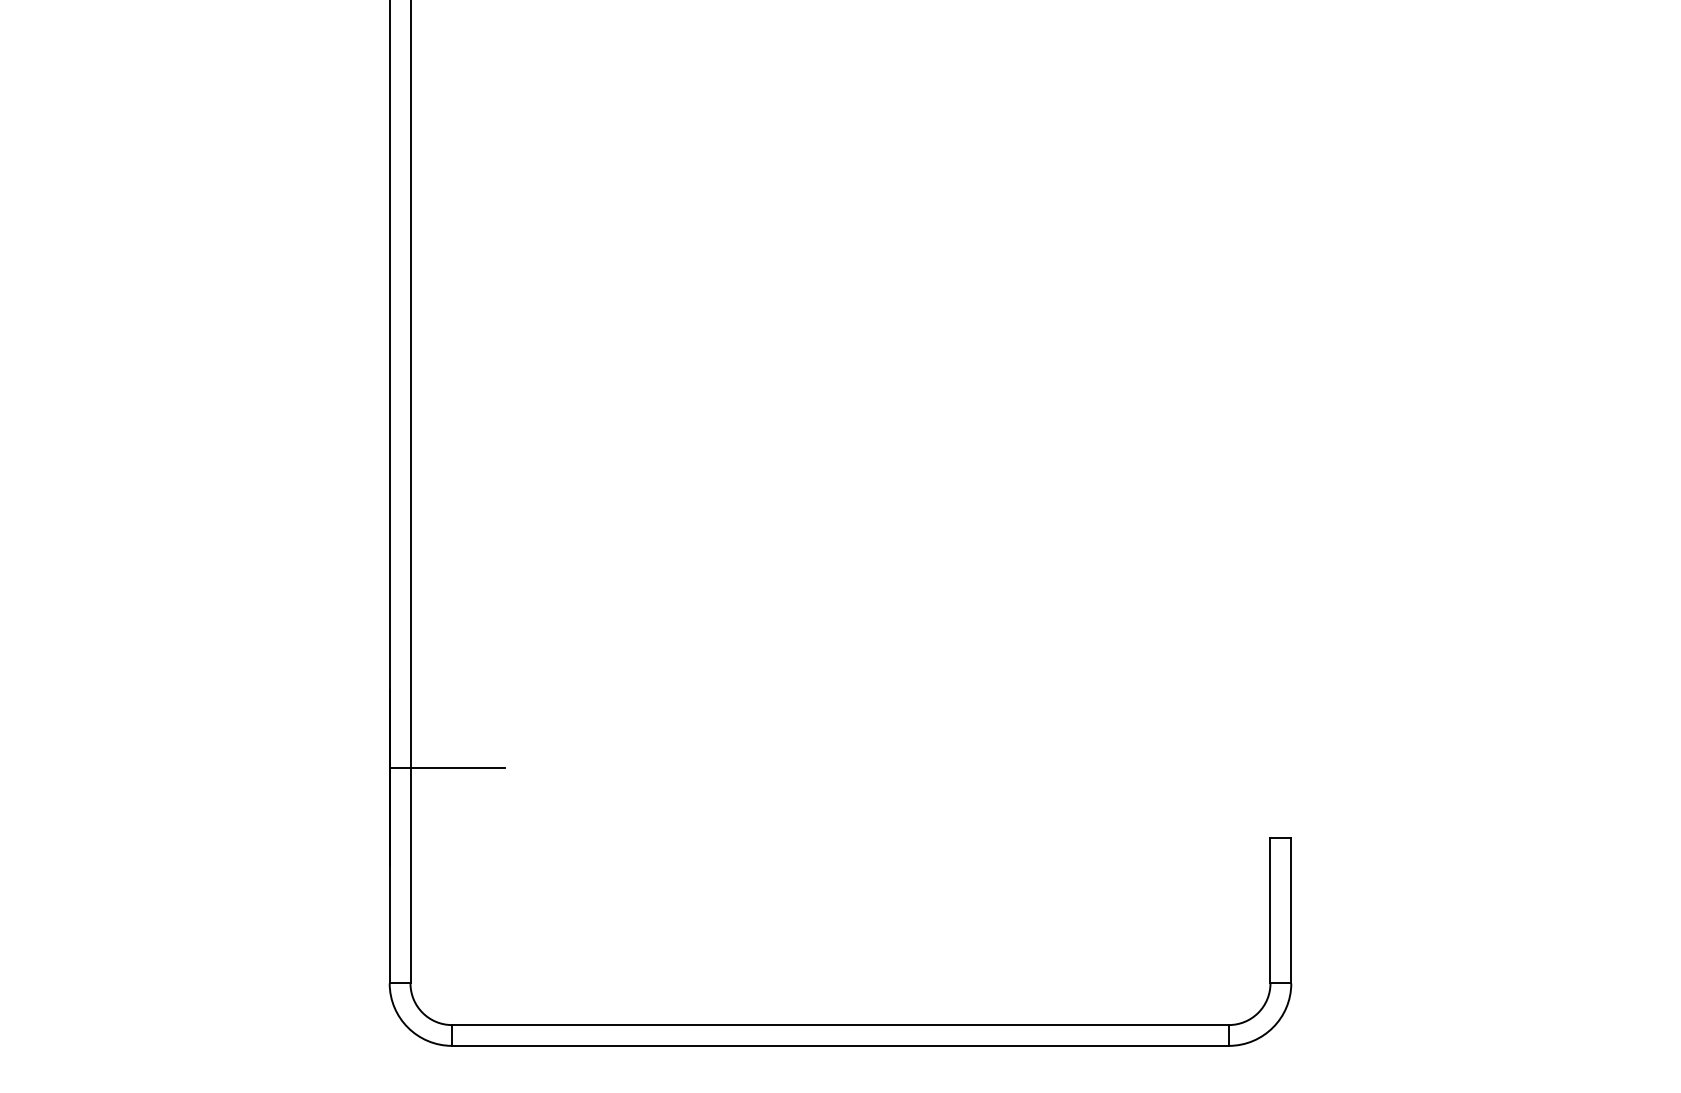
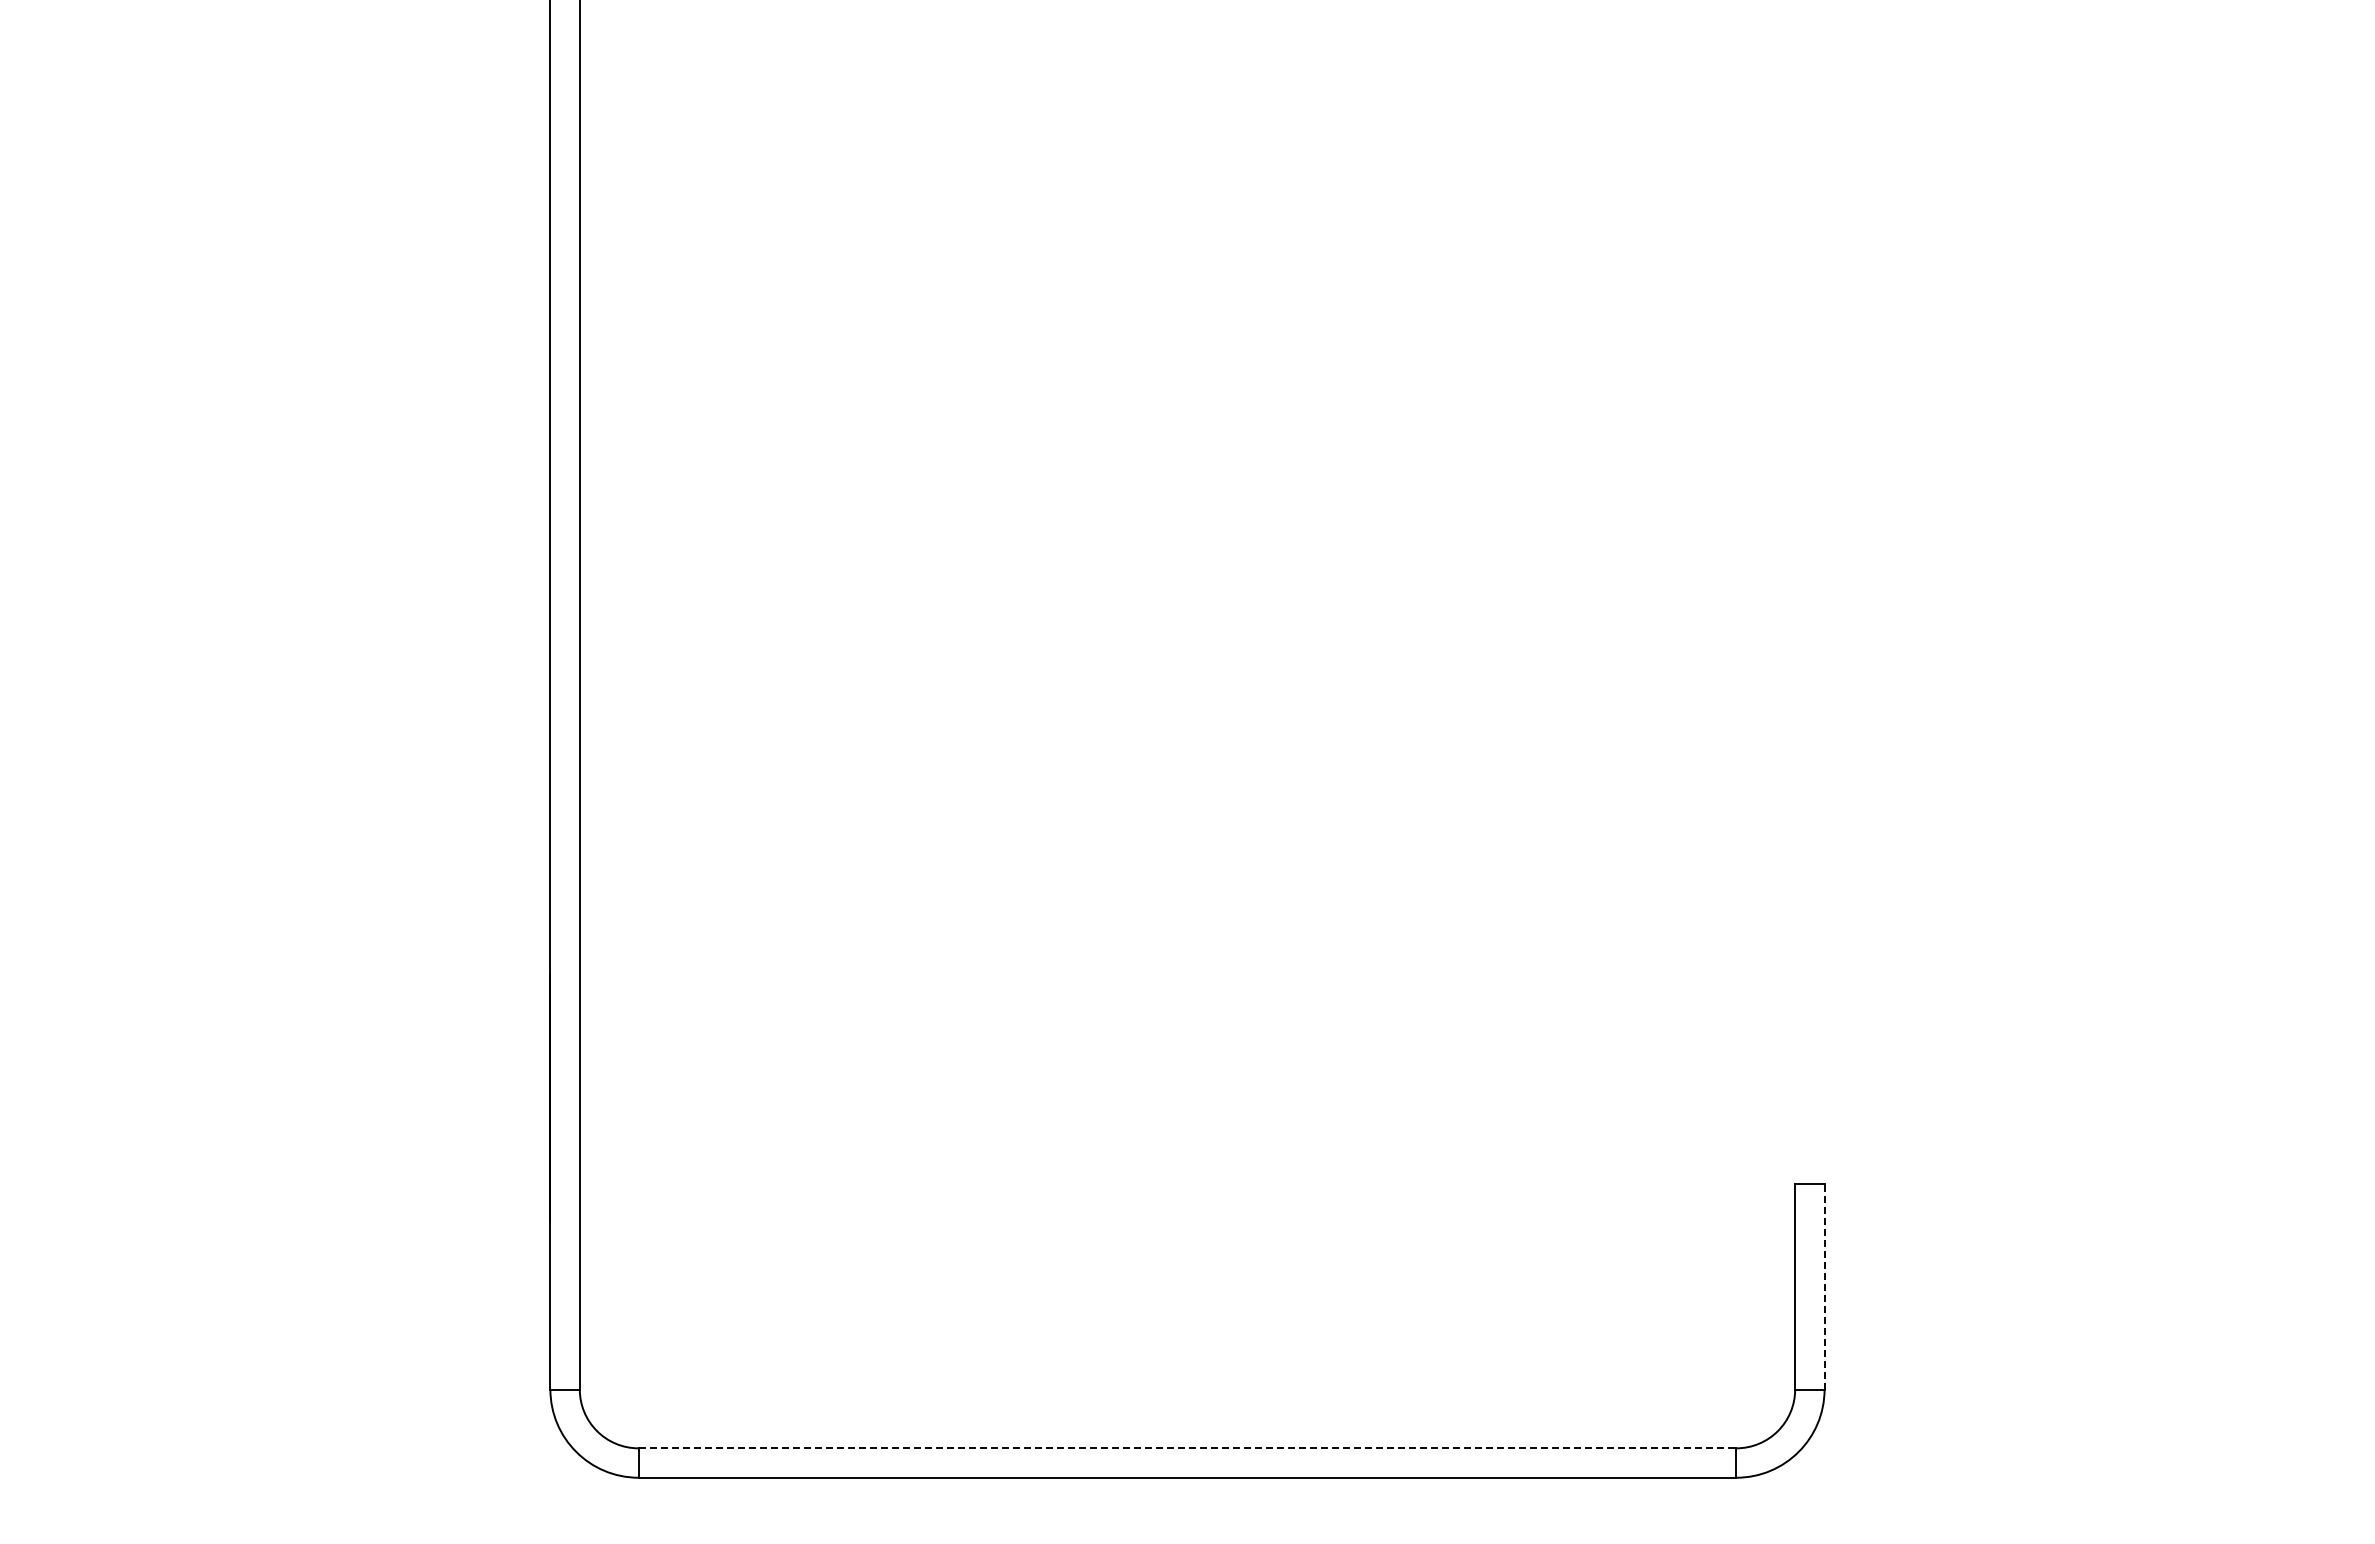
line: (447, 768) -> (631, 1085), removed
line: (1291, 910) -> (1824, 1286), solid -> dashed
line: (840, 1025) -> (1187, 1448), solid -> dashed

